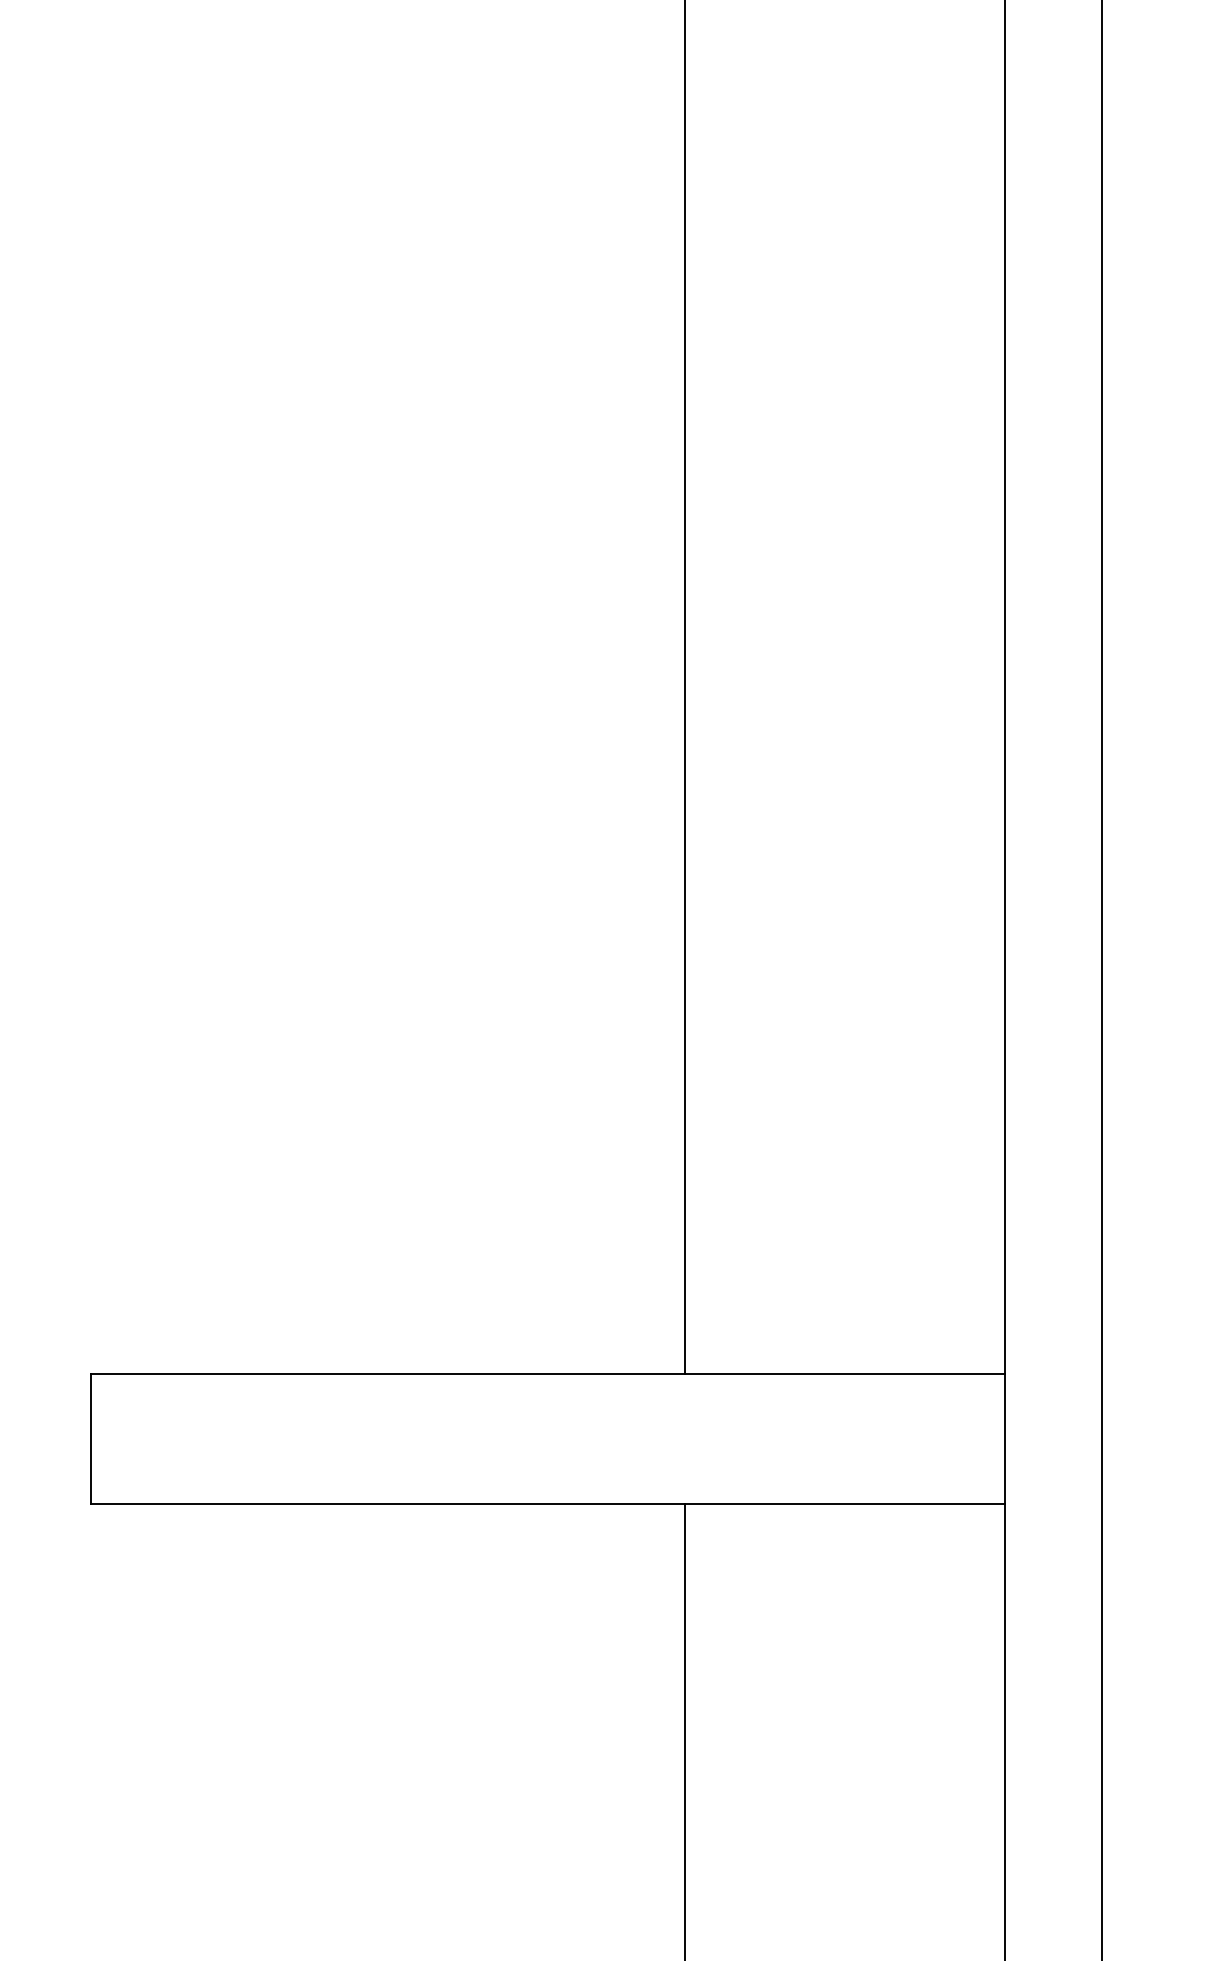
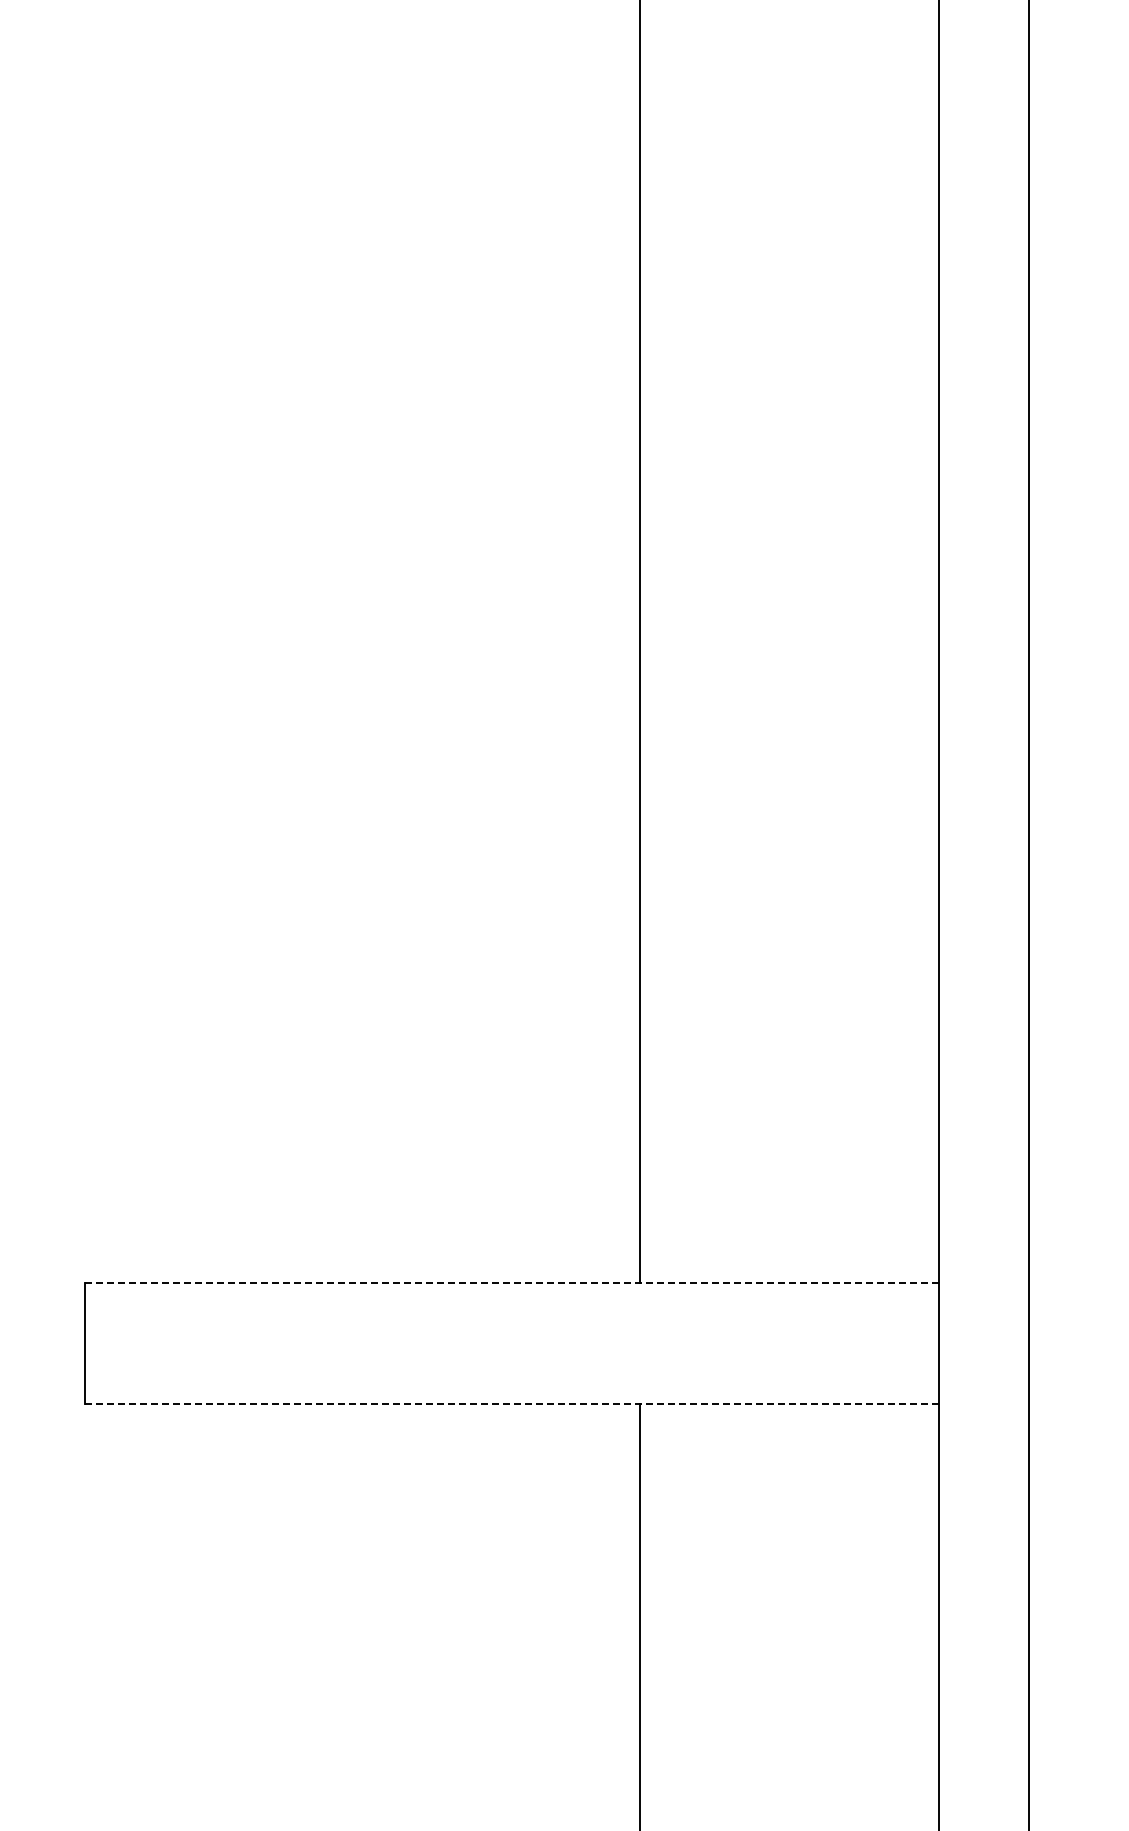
line: (547, 1374) -> (511, 1283), solid -> dashed
line: (547, 1503) -> (511, 1403), solid -> dashed

